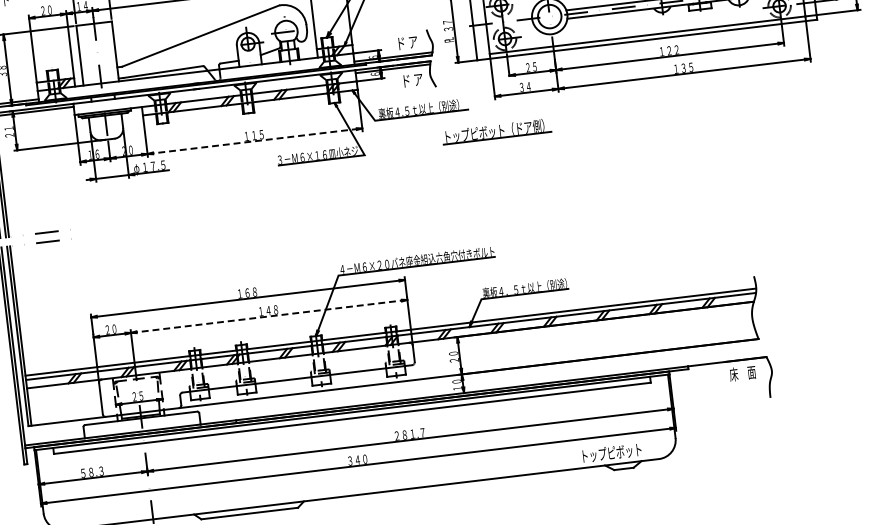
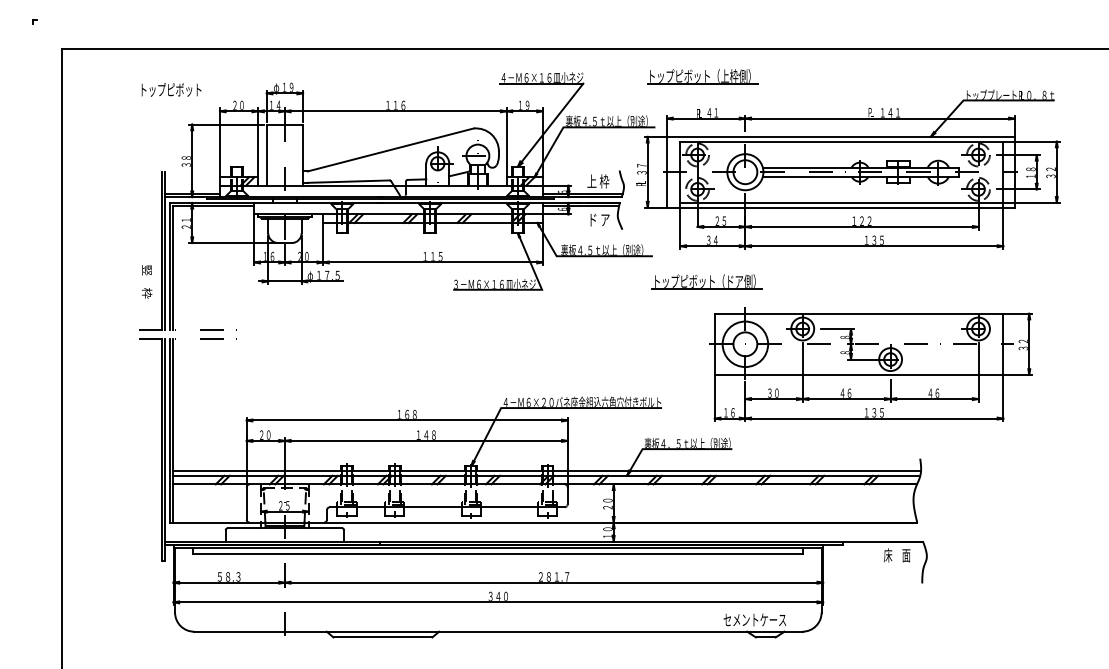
text: (407, 42) -> (598, 181), ド ア -> 上 枠
part: (496, 131) -> (706, 281), moved
line: (255, 141) -> (433, 262), dashed -> solid
part: (694, 189) -> (870, 364), added
line: (269, 315) -> (426, 440), dashed -> solid
text: (610, 452) -> (754, 619), トップピボット -> セメントケース

